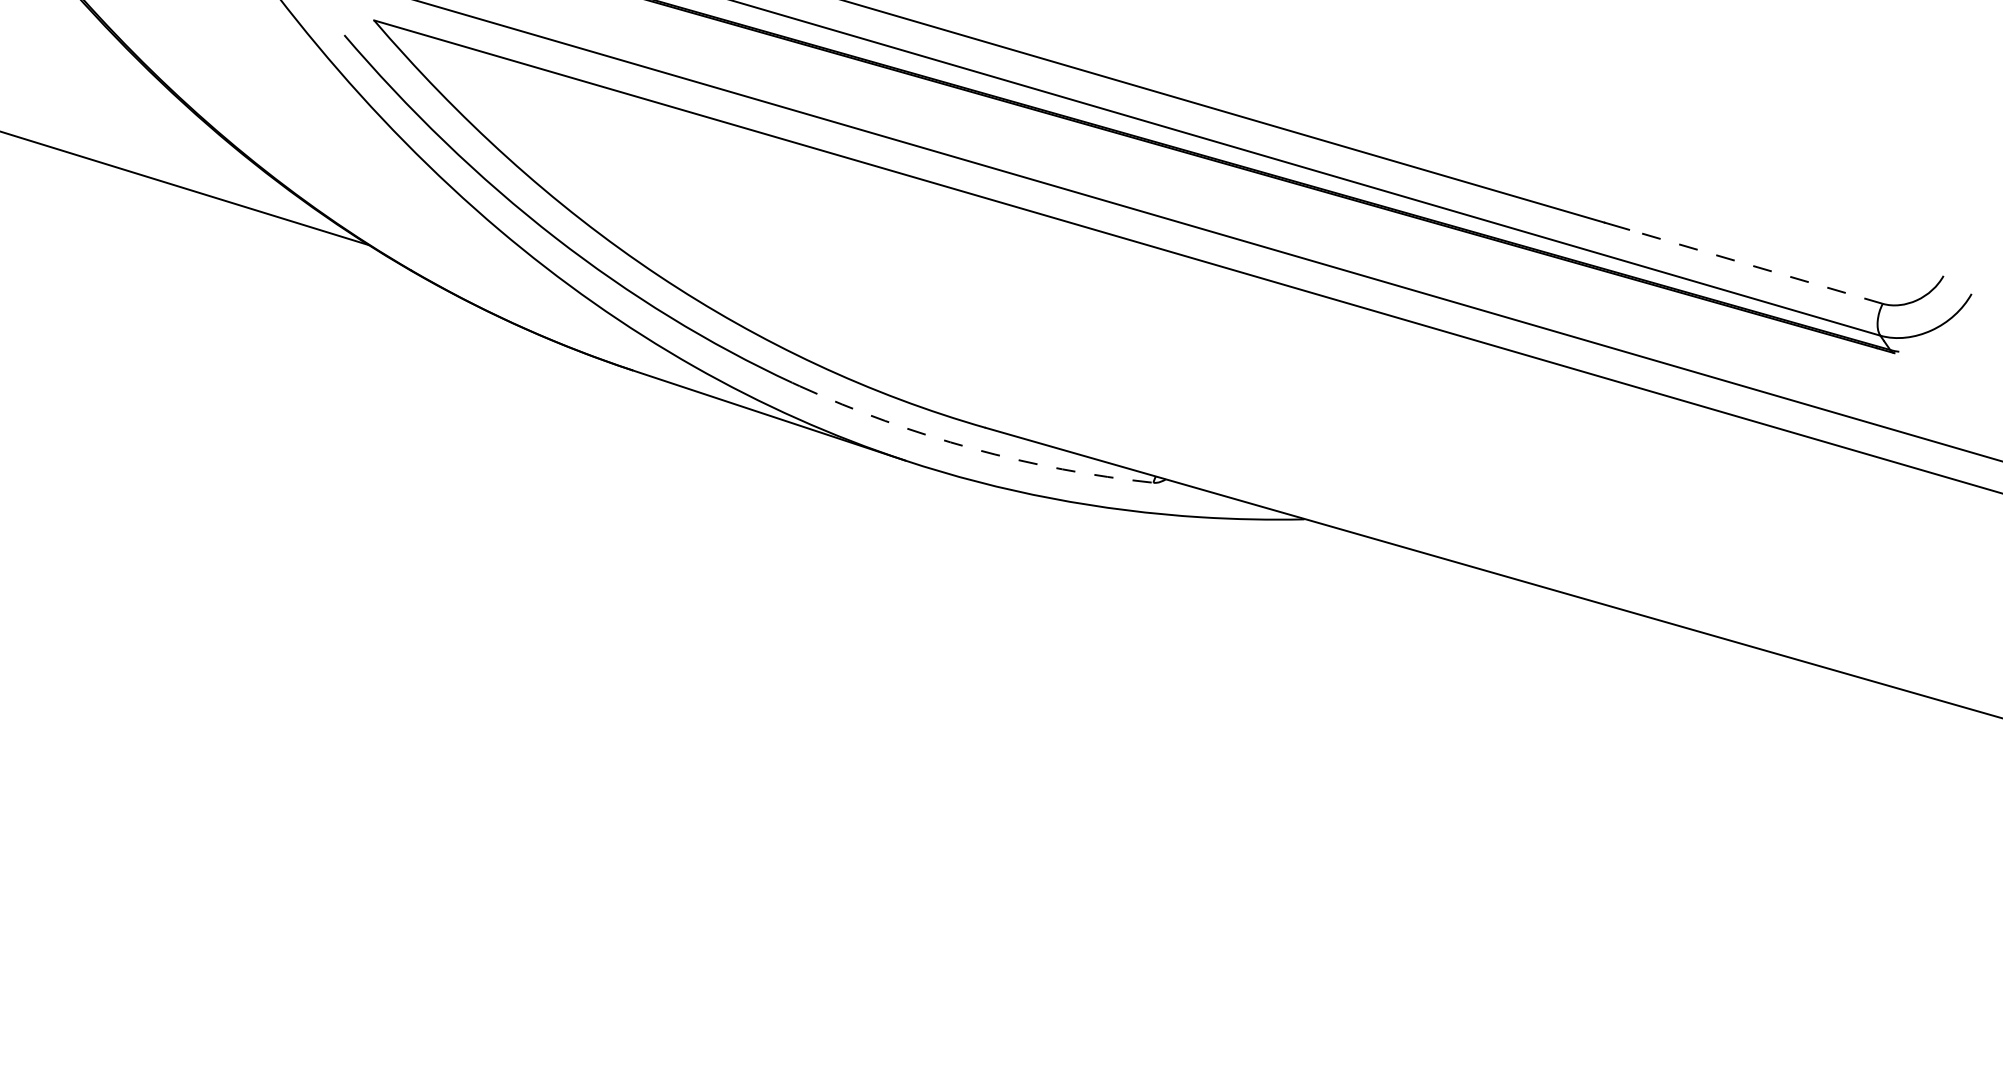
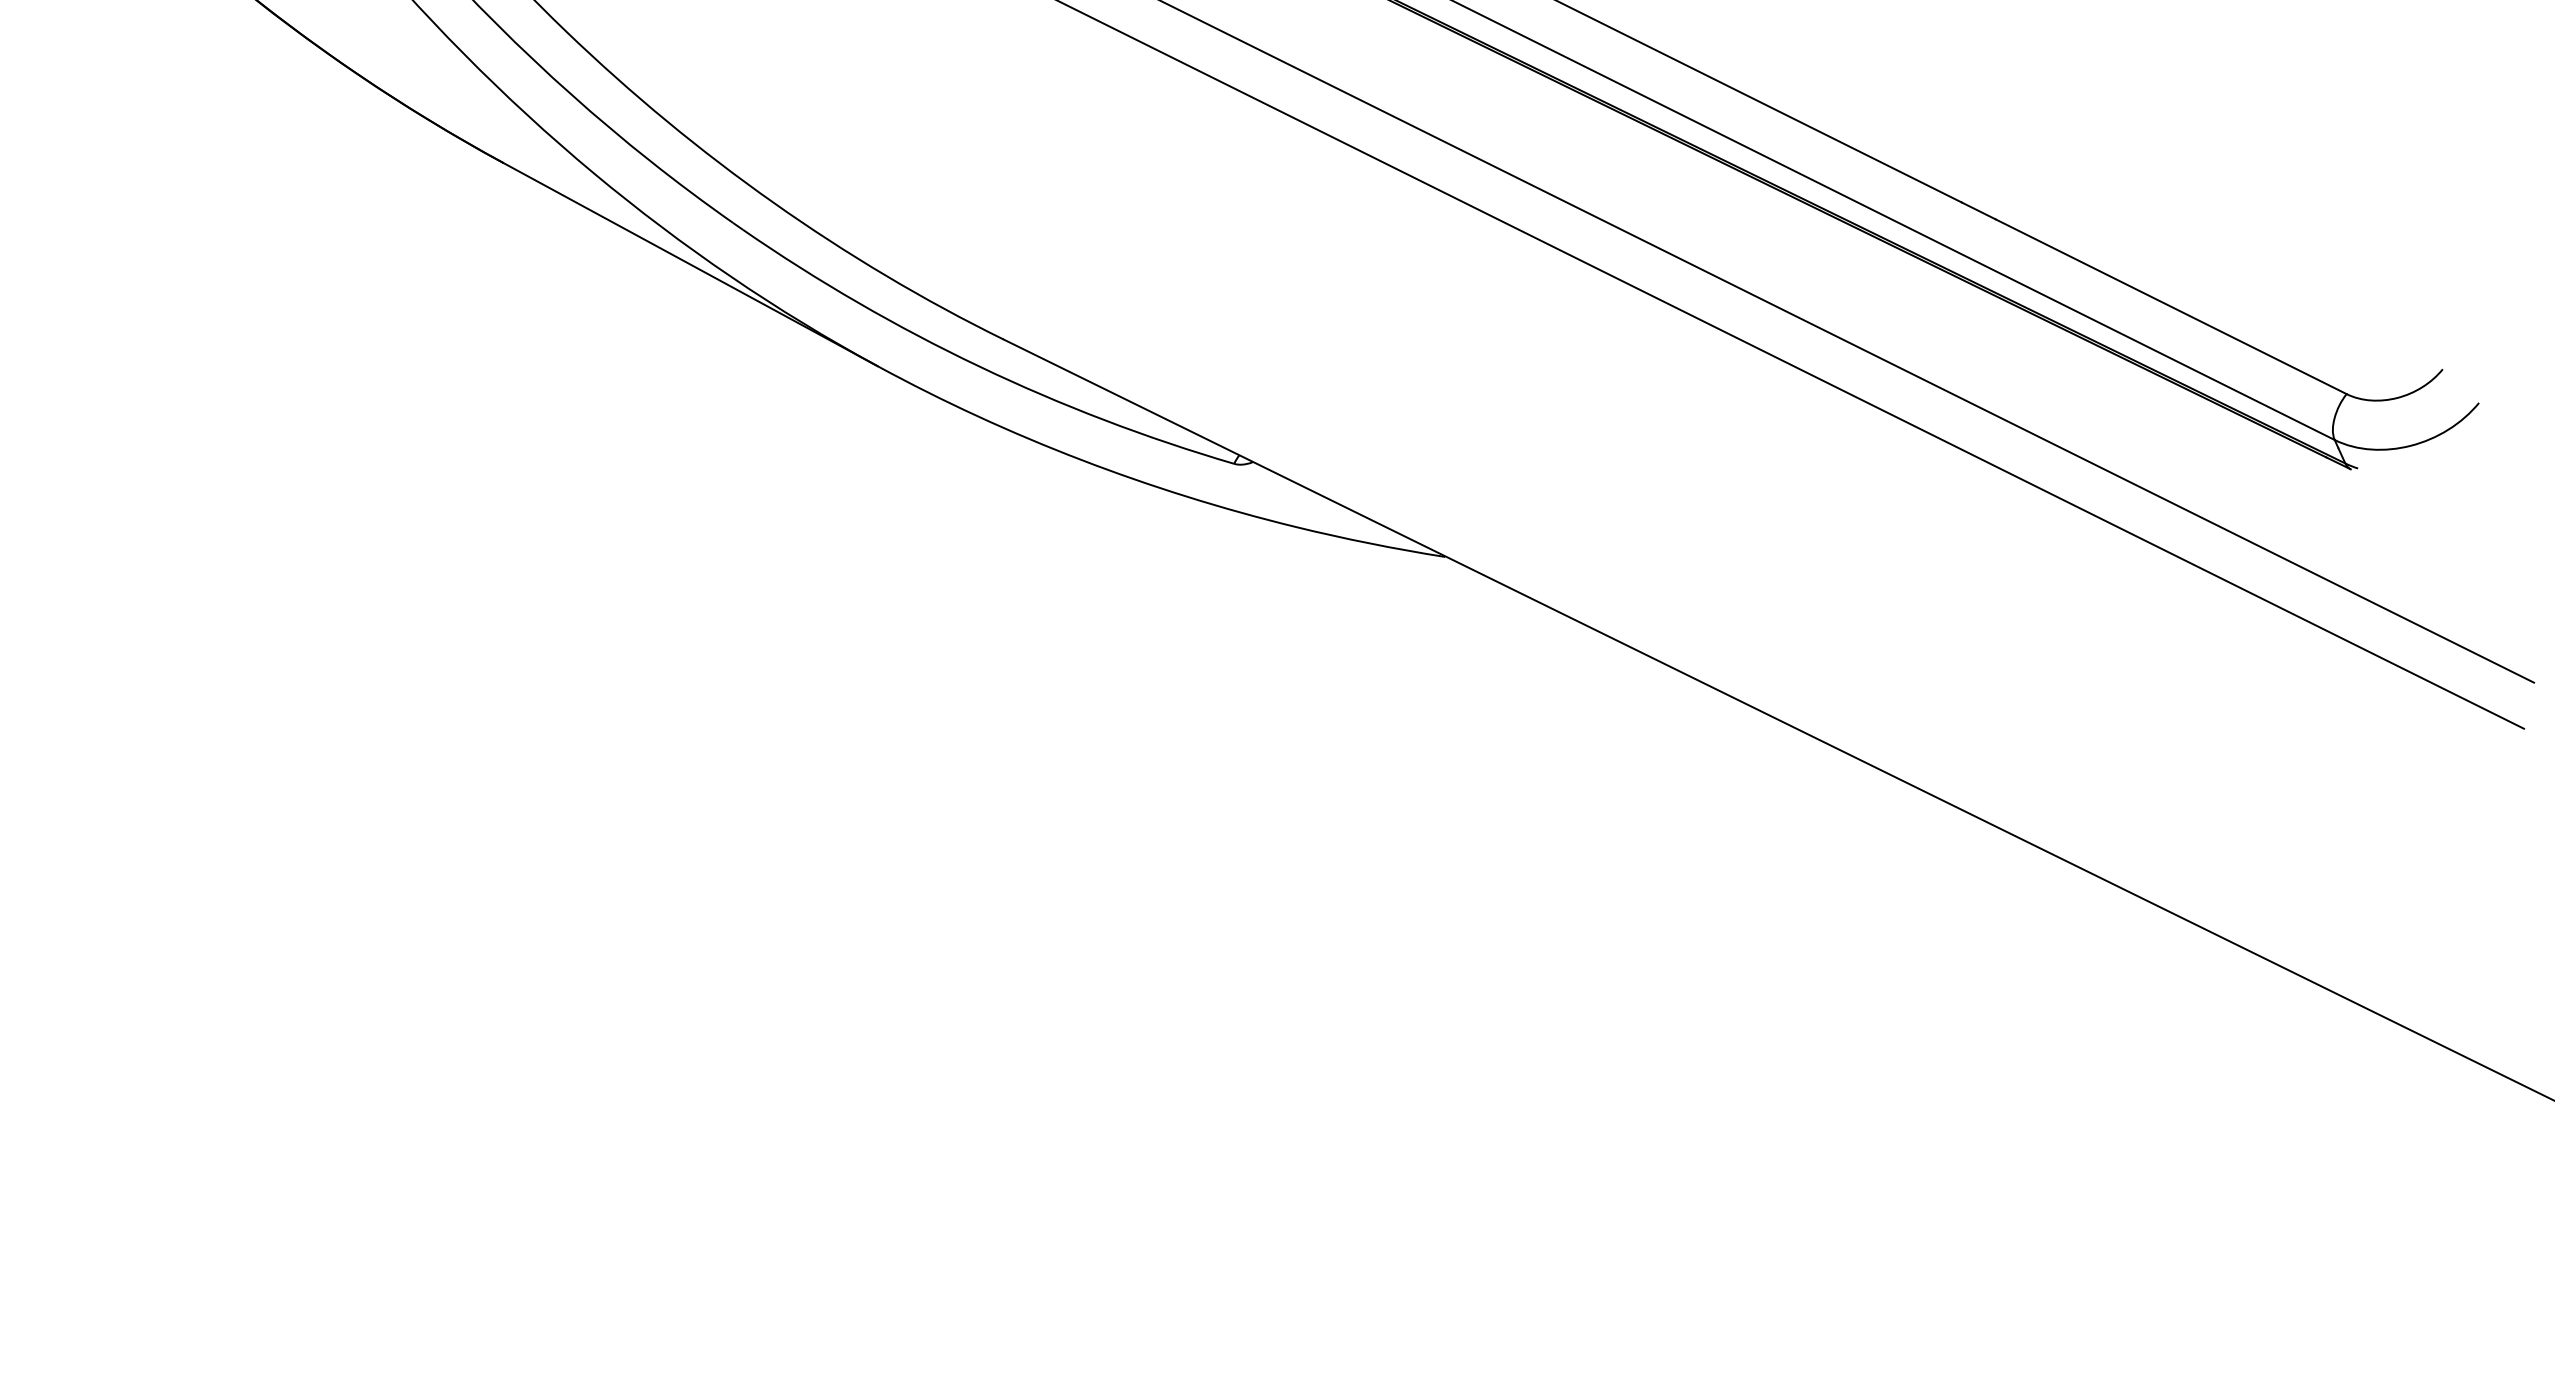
line: (1755, 266) -> (2170, 306), dashed -> solid
arc: (972, 448) -> (978, 366), dashed -> solid

